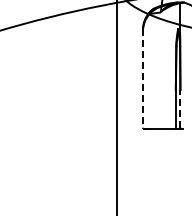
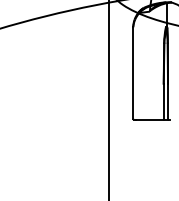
line: (143, 78) -> (133, 73), dashed -> solid
line: (180, 108) -> (168, 100), dashed -> solid

